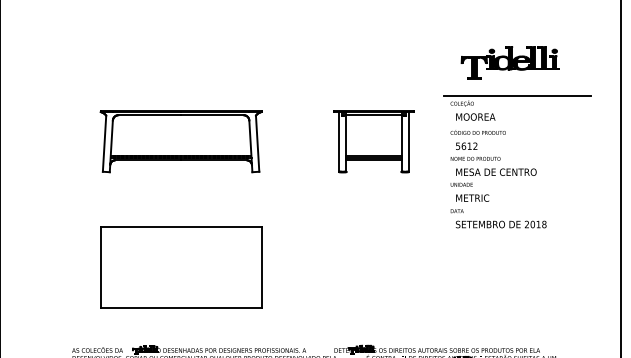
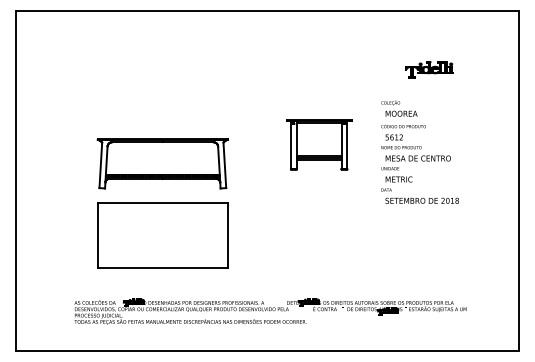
part: (510, 62) -> (429, 69), size x0.6
line: (516, 95) -> (434, 96), removed
part: (180, 141) -> (162, 163), moved
part: (374, 141) -> (319, 144), moved

